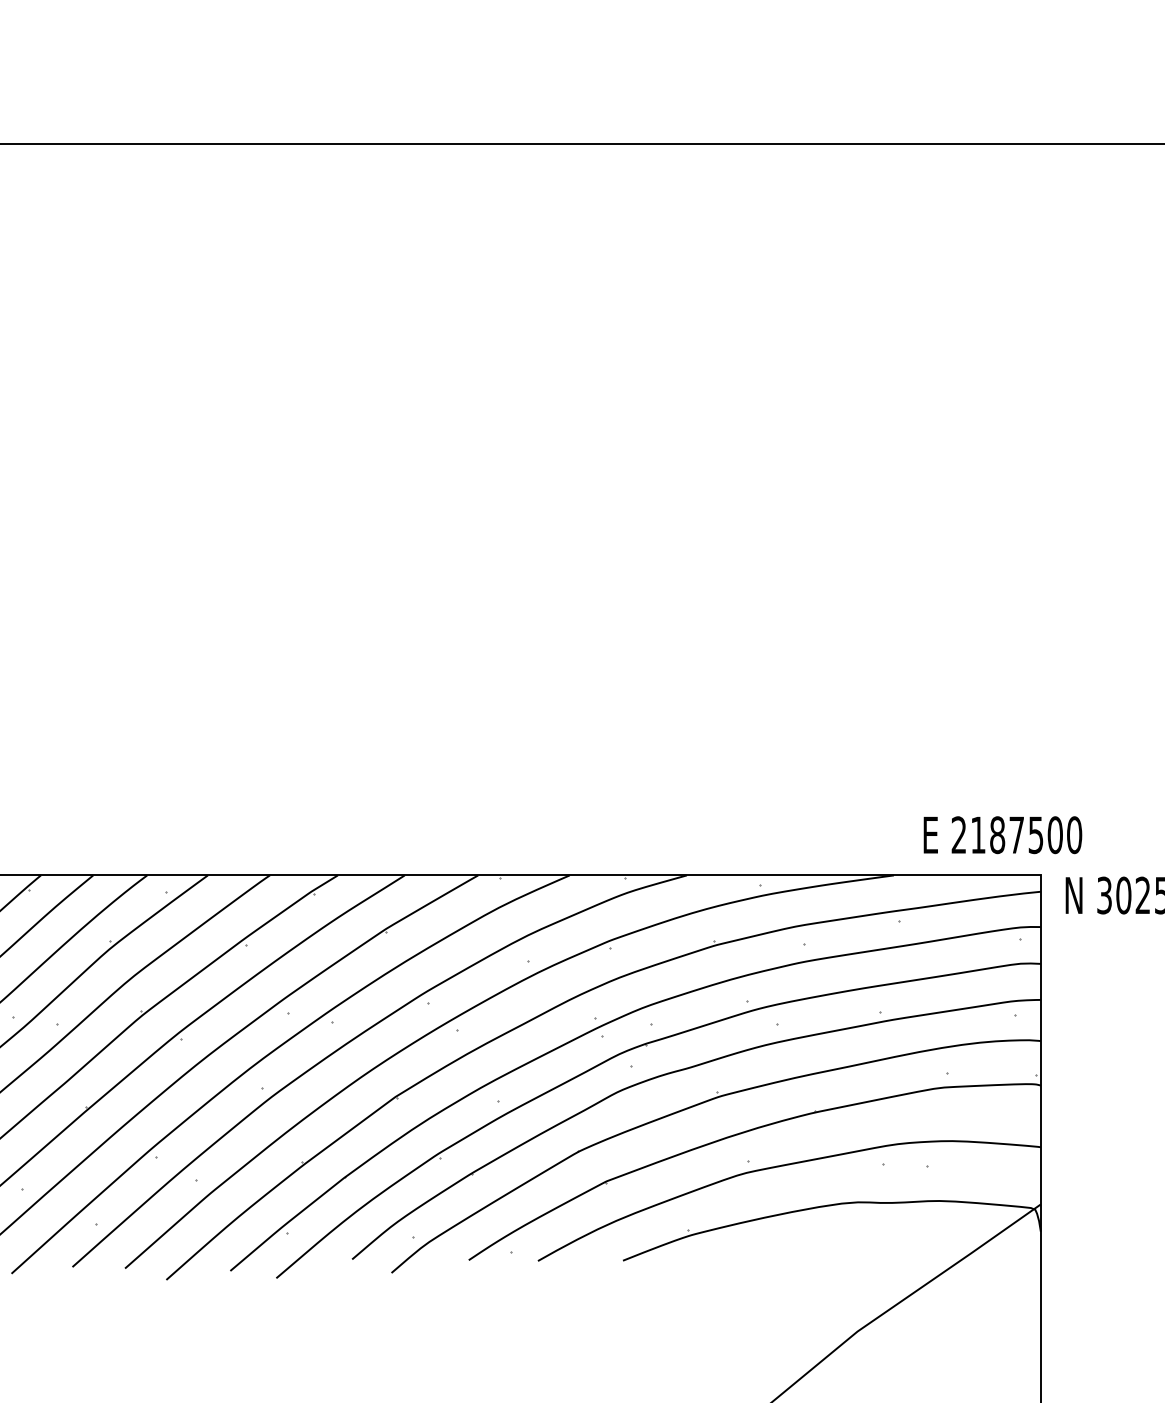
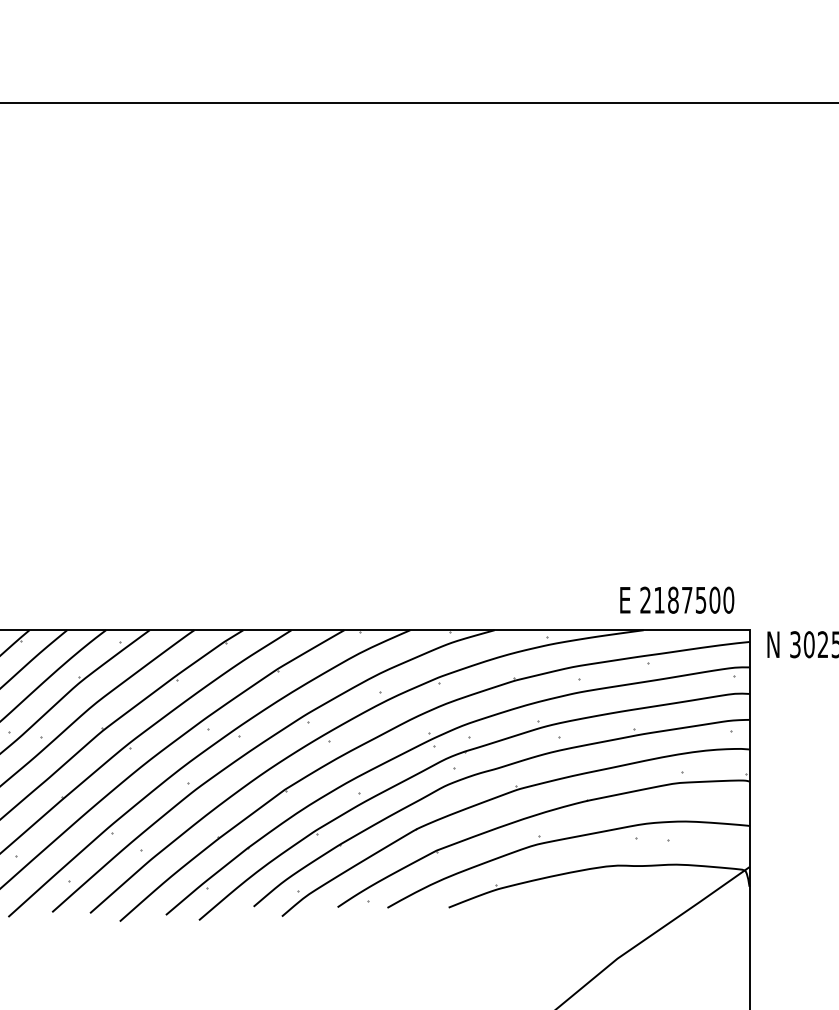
text: (1003, 834) -> (677, 599), moved

